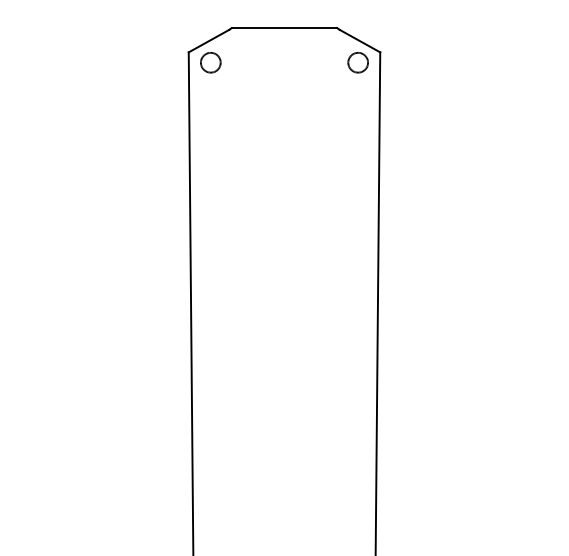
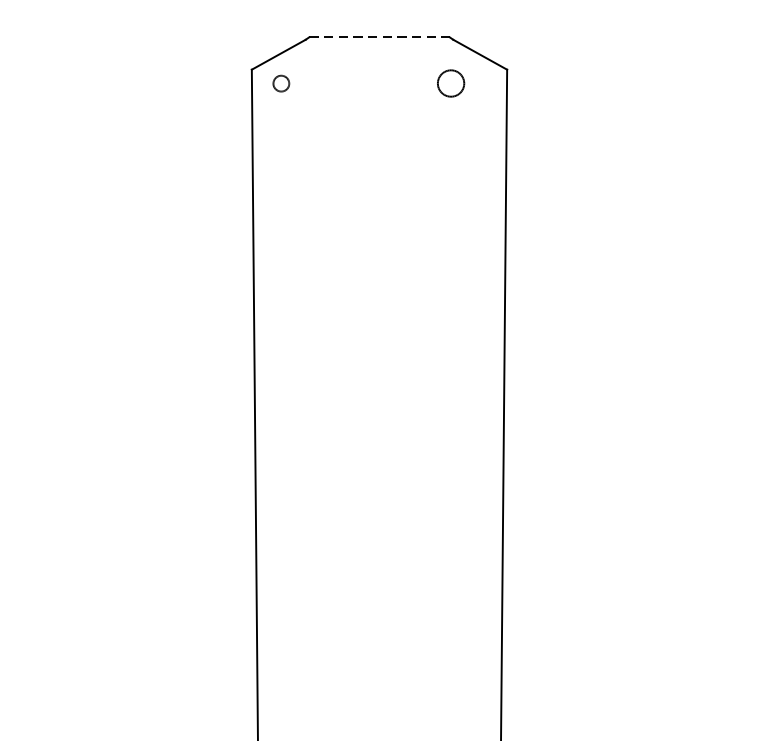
line: (284, 28) -> (379, 37), solid -> dashed
part: (210, 62) -> (280, 83), size x0.6
part: (357, 62) -> (450, 83), moved

